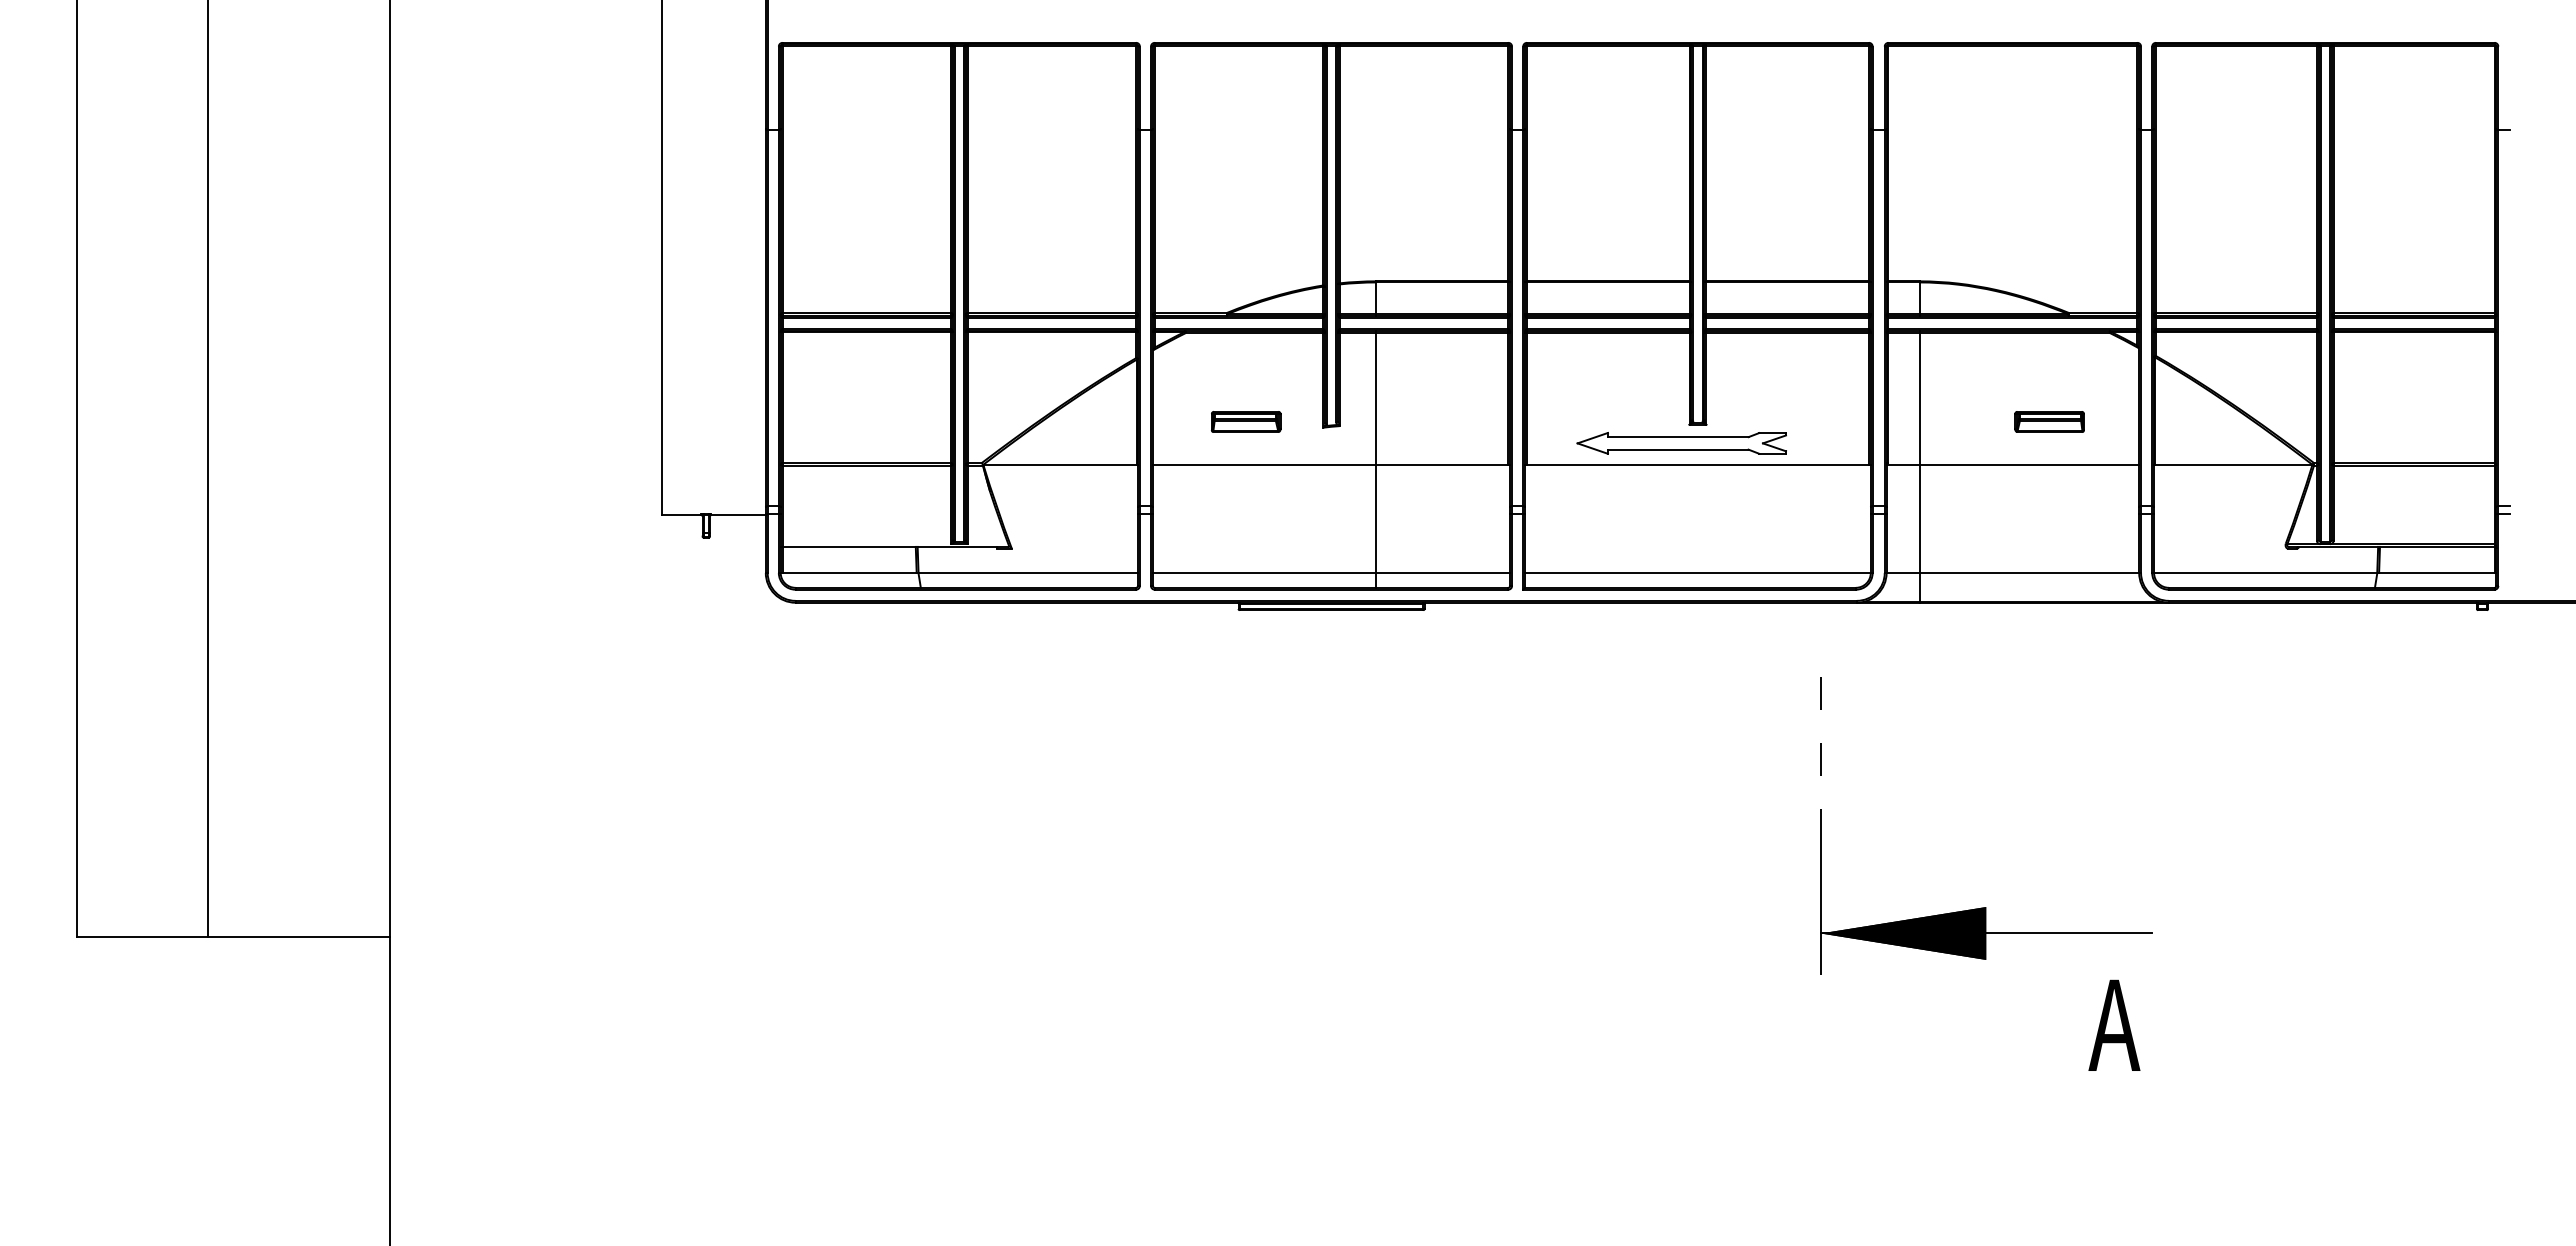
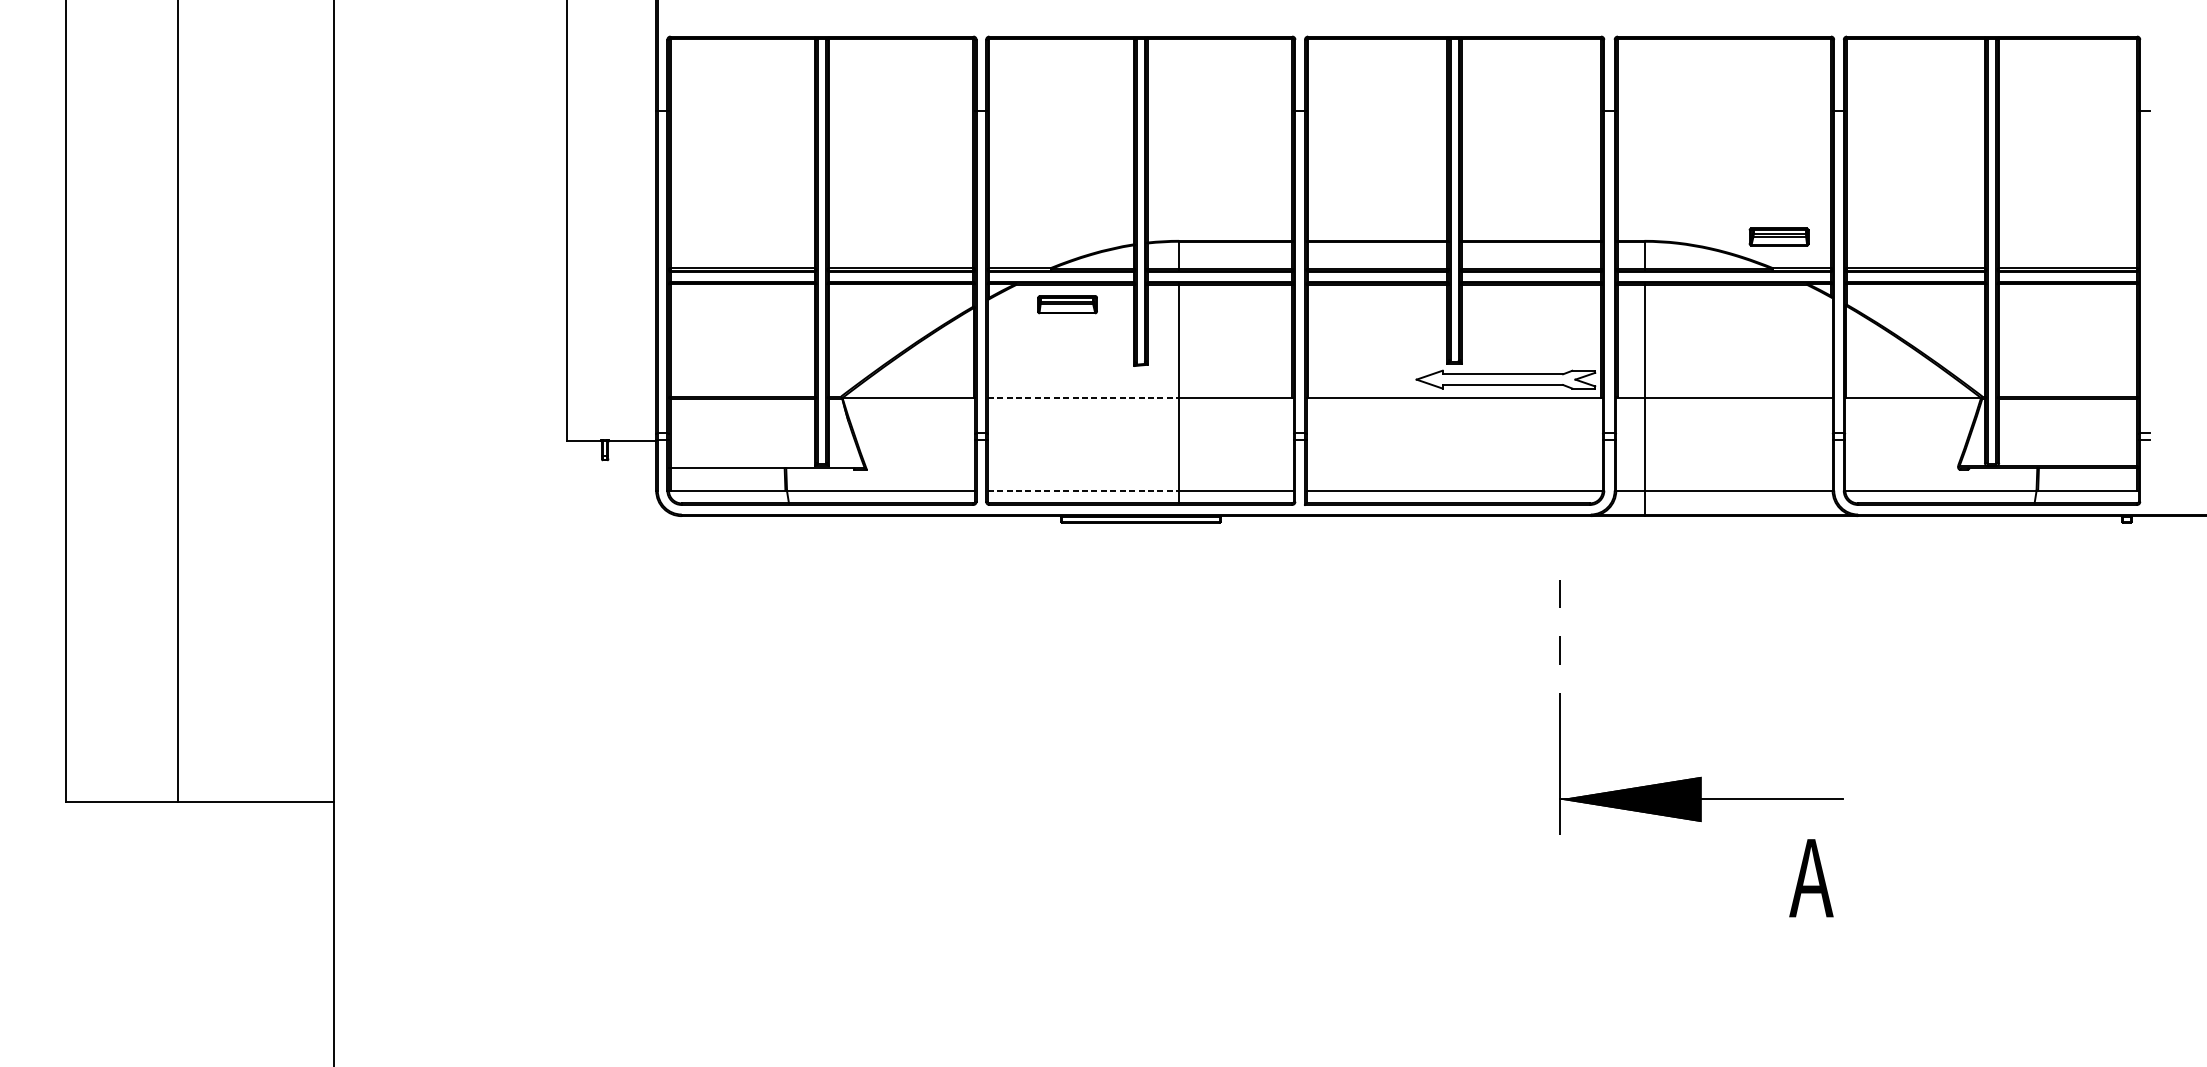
part: (1246, 421) -> (1067, 304), moved
part: (2049, 421) -> (1778, 236), moved
part: (1681, 443) -> (1505, 379), moved
line: (1264, 465) -> (1083, 398), solid -> dashed
line: (1264, 572) -> (1083, 490), solid -> dashed

